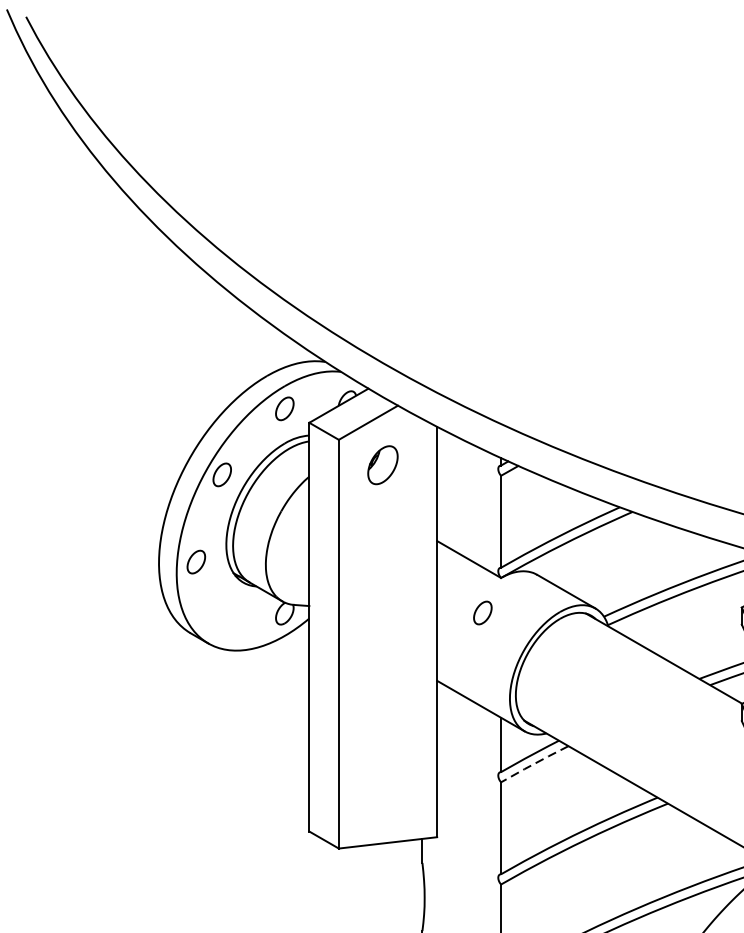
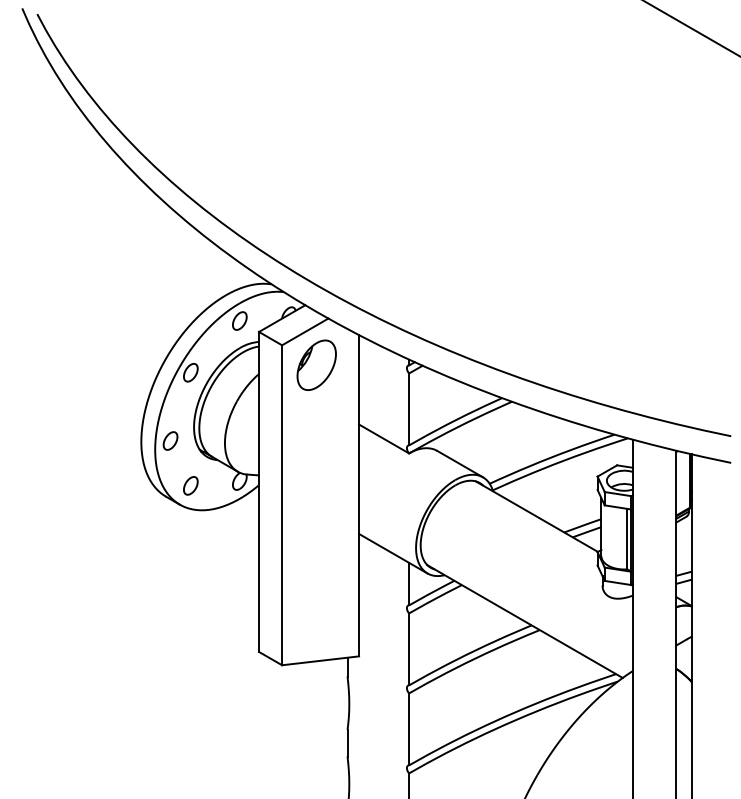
part: (382, 464) -> (316, 364), size x1.67
part: (482, 612) -> (190, 485), moved
line: (534, 763) -> (435, 598), dashed -> solid

